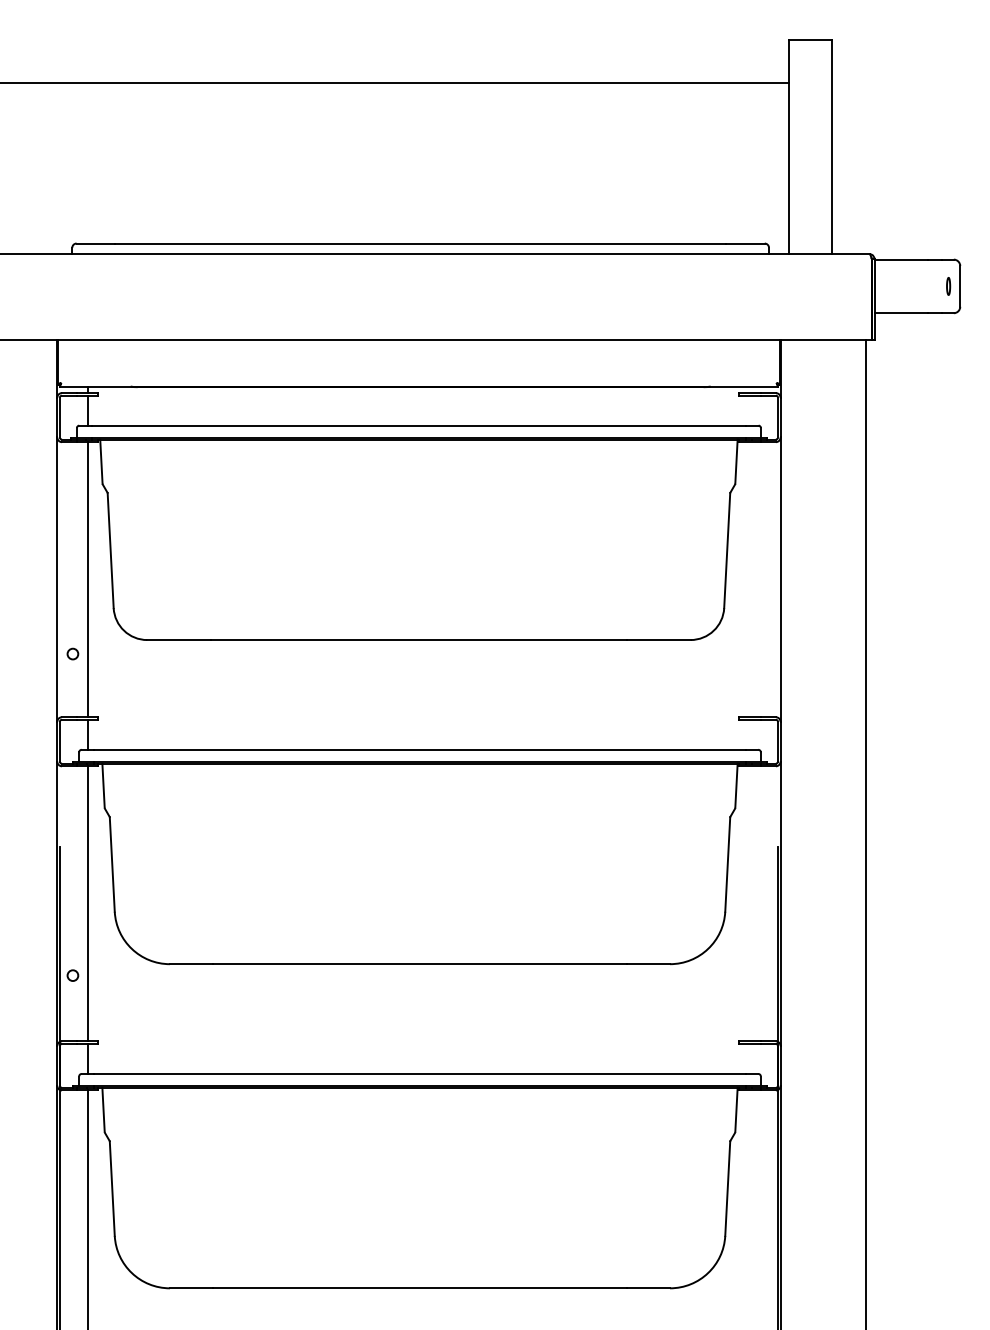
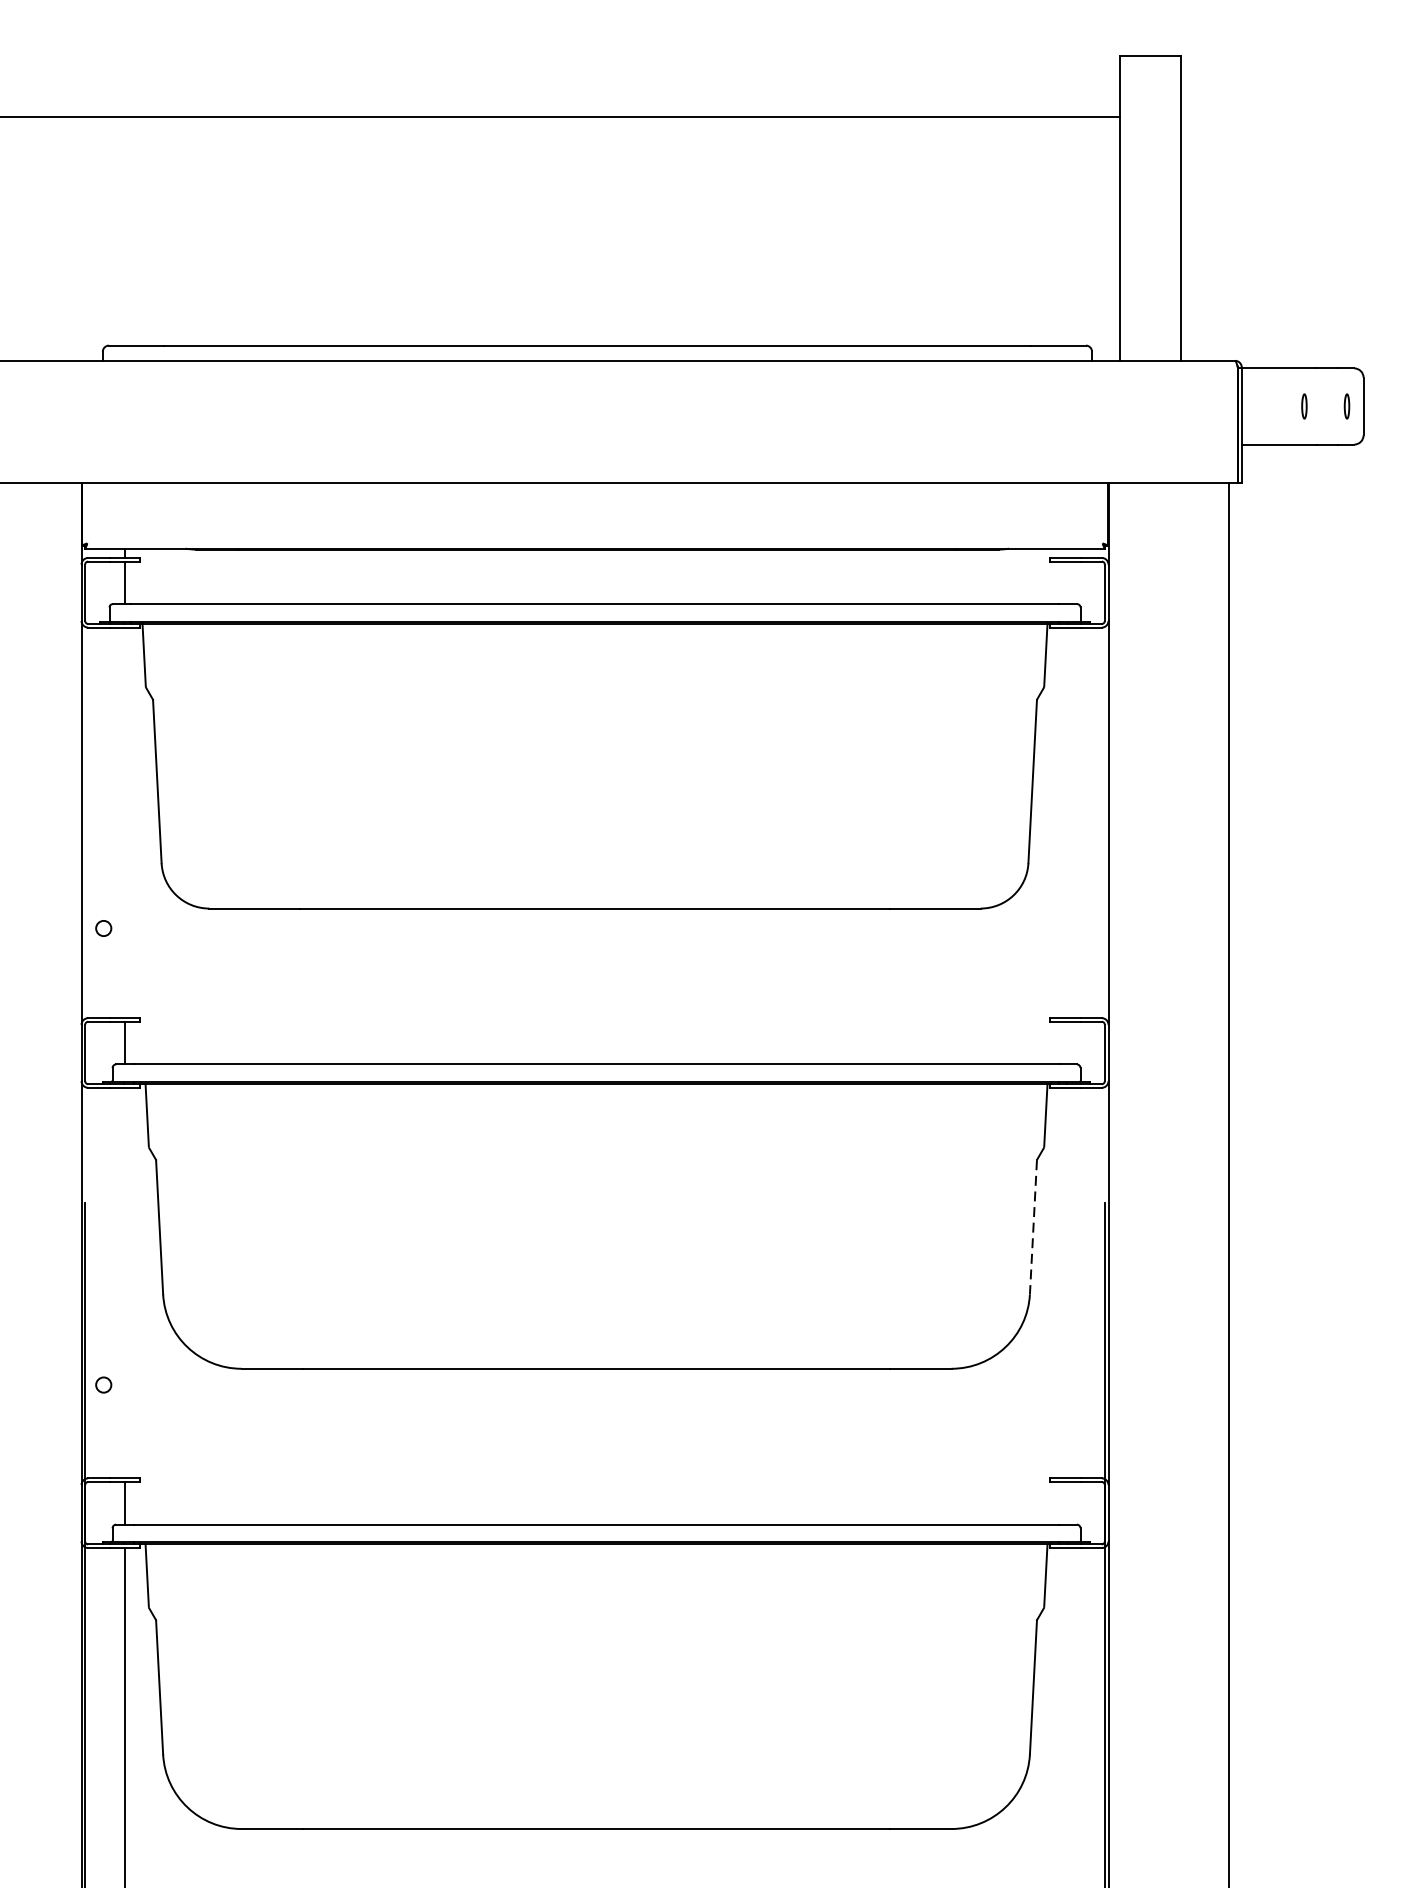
part: (918, 286) -> (1304, 406), added
line: (87, 579) -> (124, 822), removed
line: (727, 865) -> (1033, 1228), solid -> dashed
line: (87, 903) -> (124, 1282), removed

